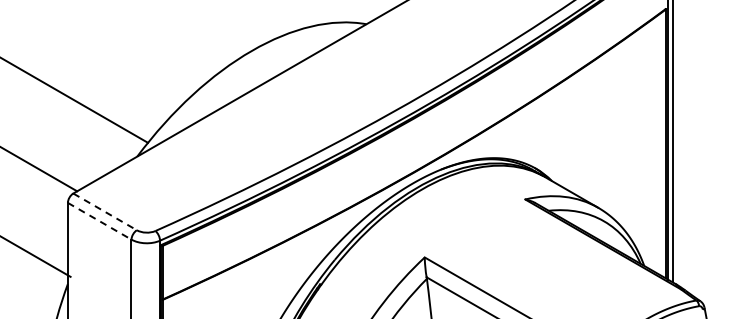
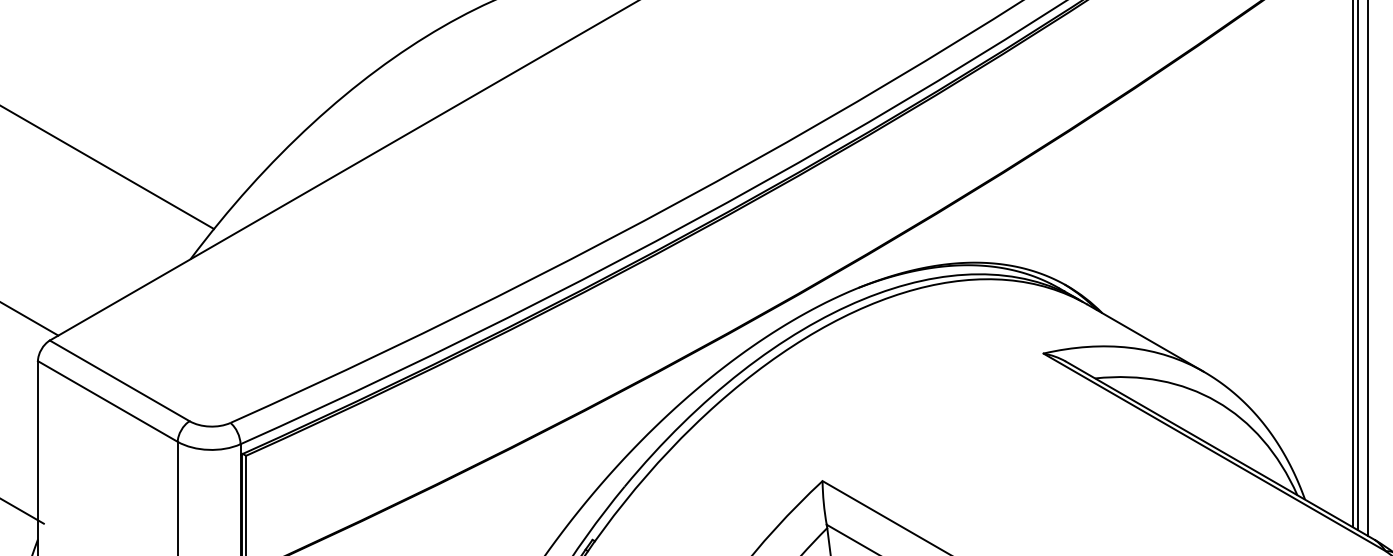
line: (105, 211) -> (120, 380), dashed -> solid
line: (99, 221) -> (107, 402), dashed -> solid

